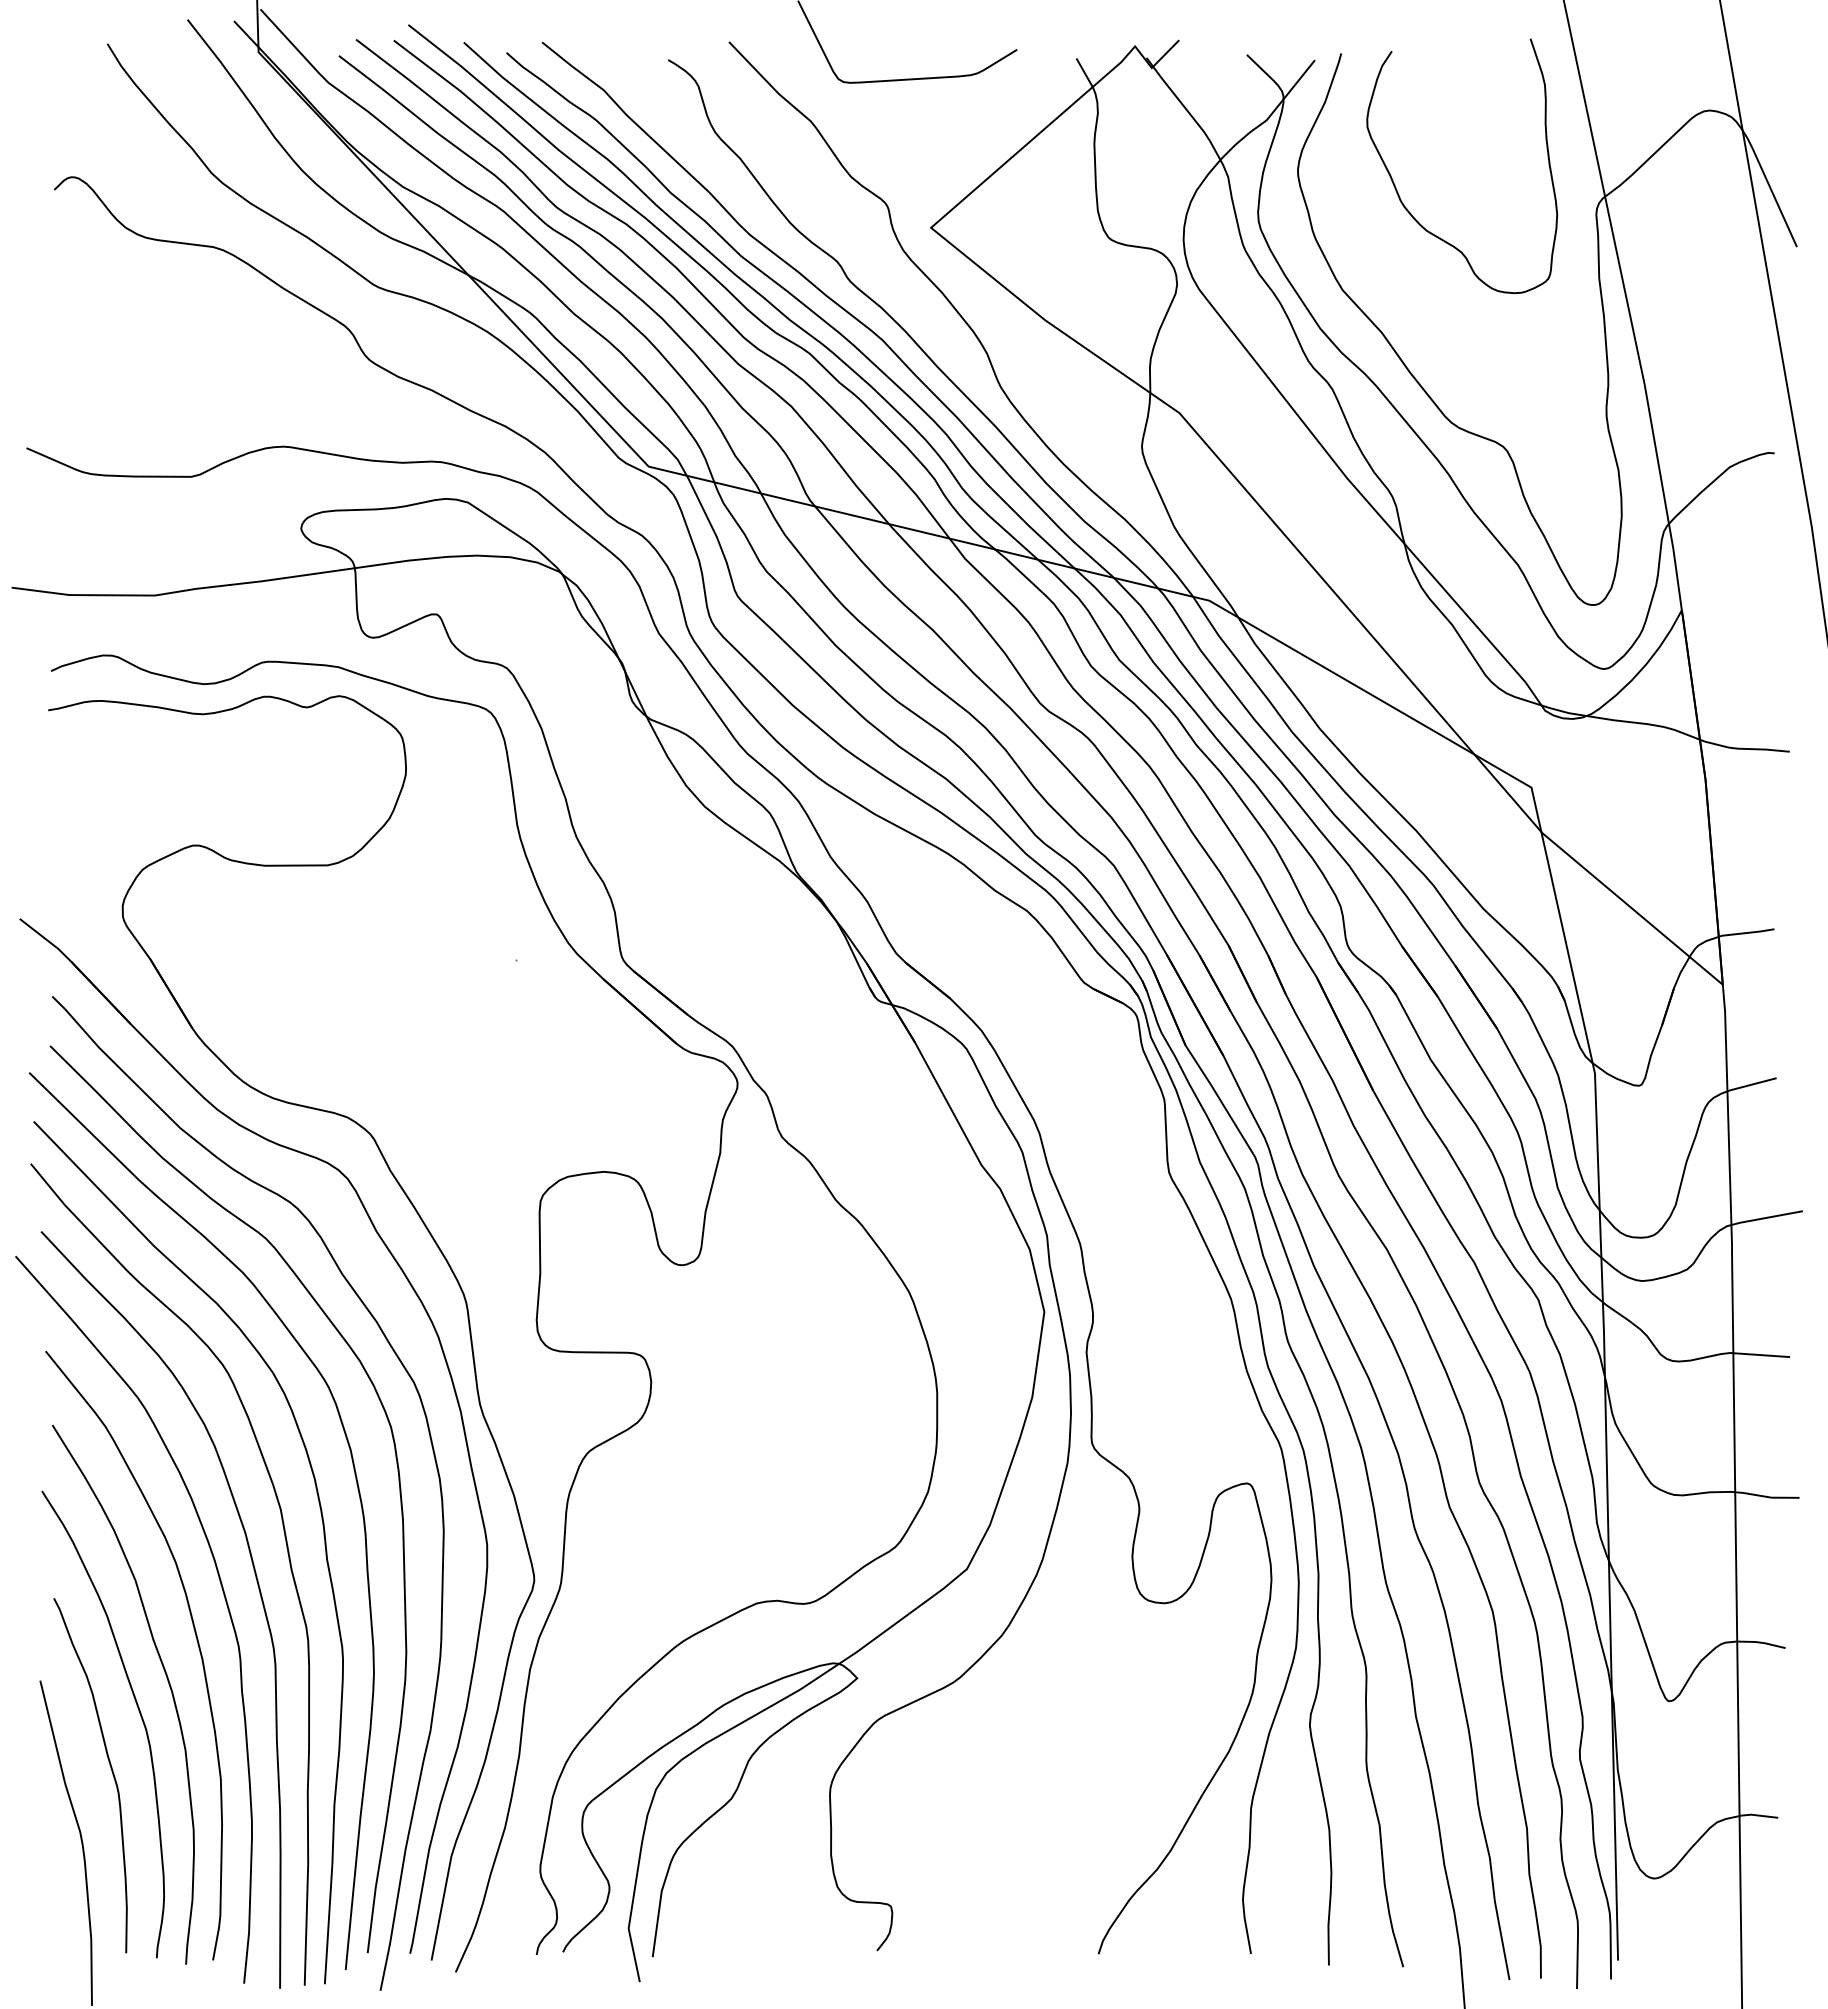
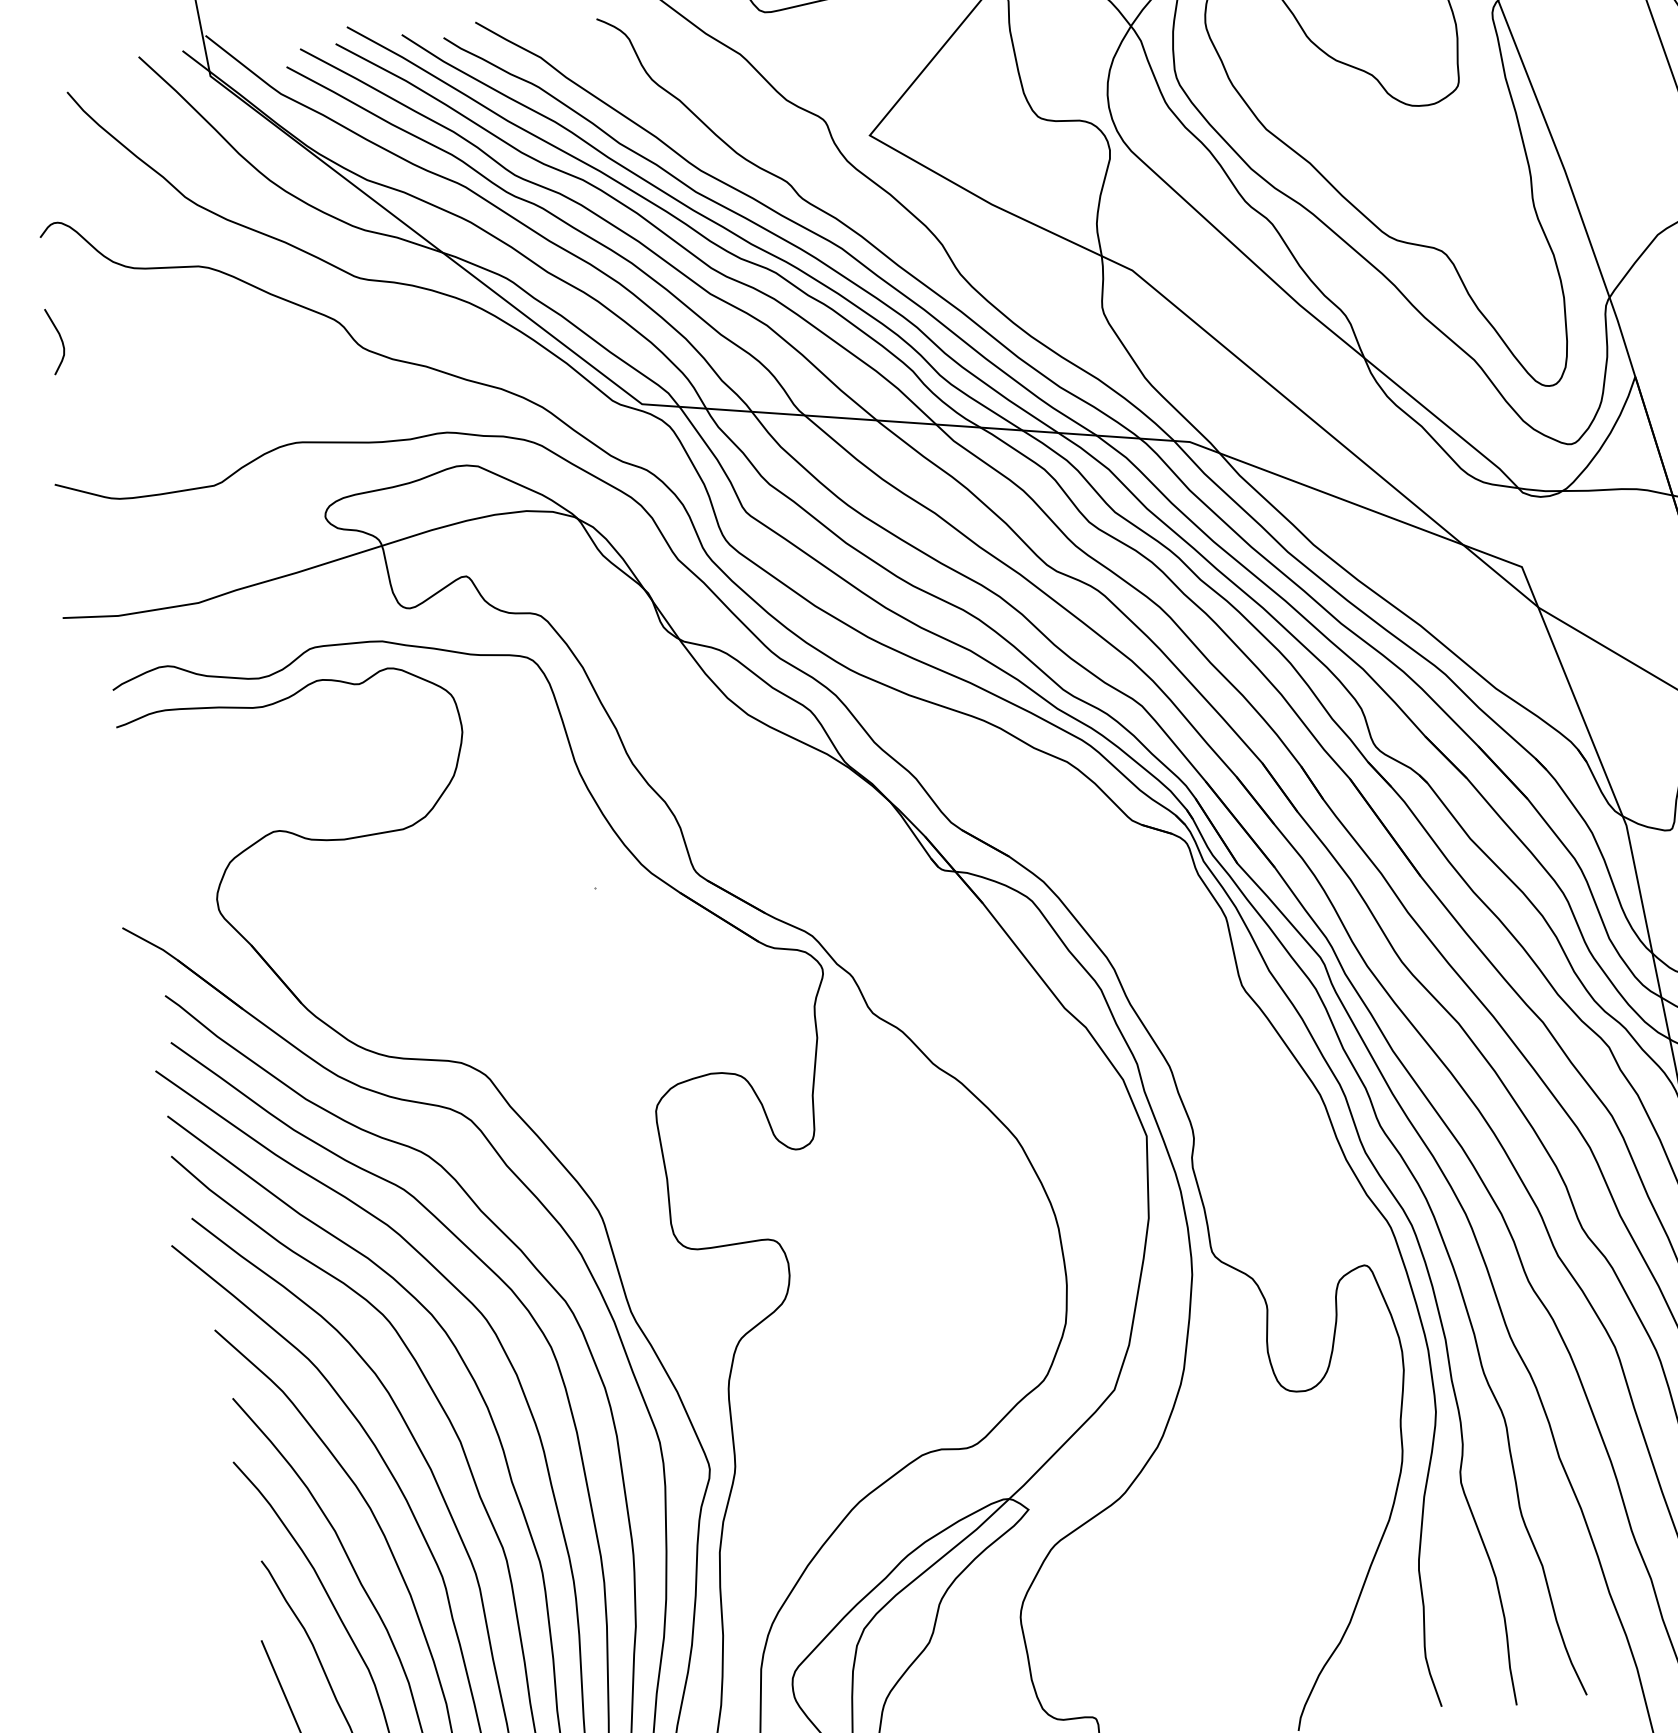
curve: (57, 299) -> (60, 340), added

